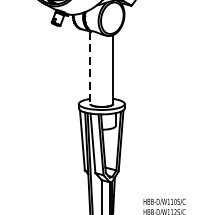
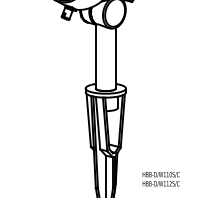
line: (90, 67) -> (95, 56), dashed -> solid

